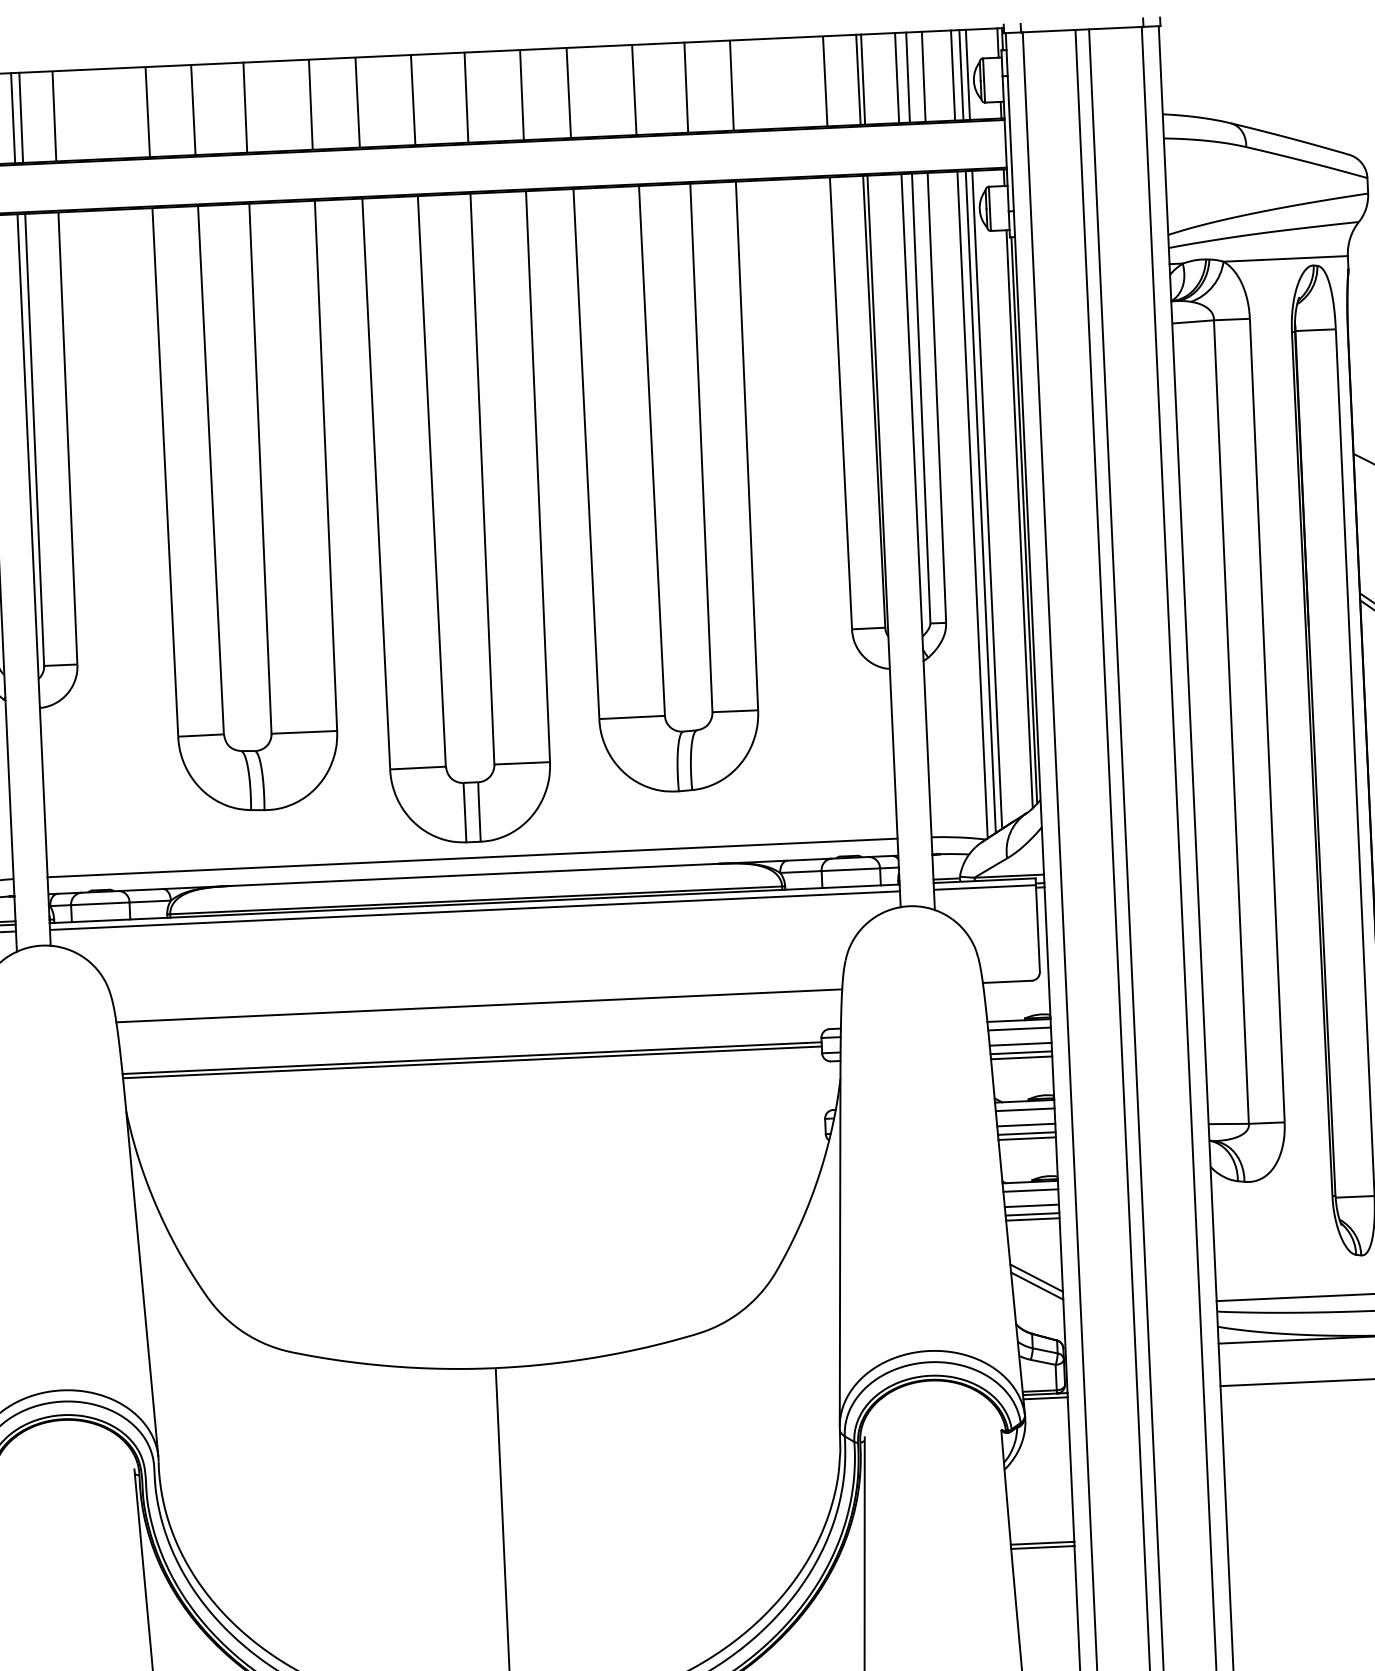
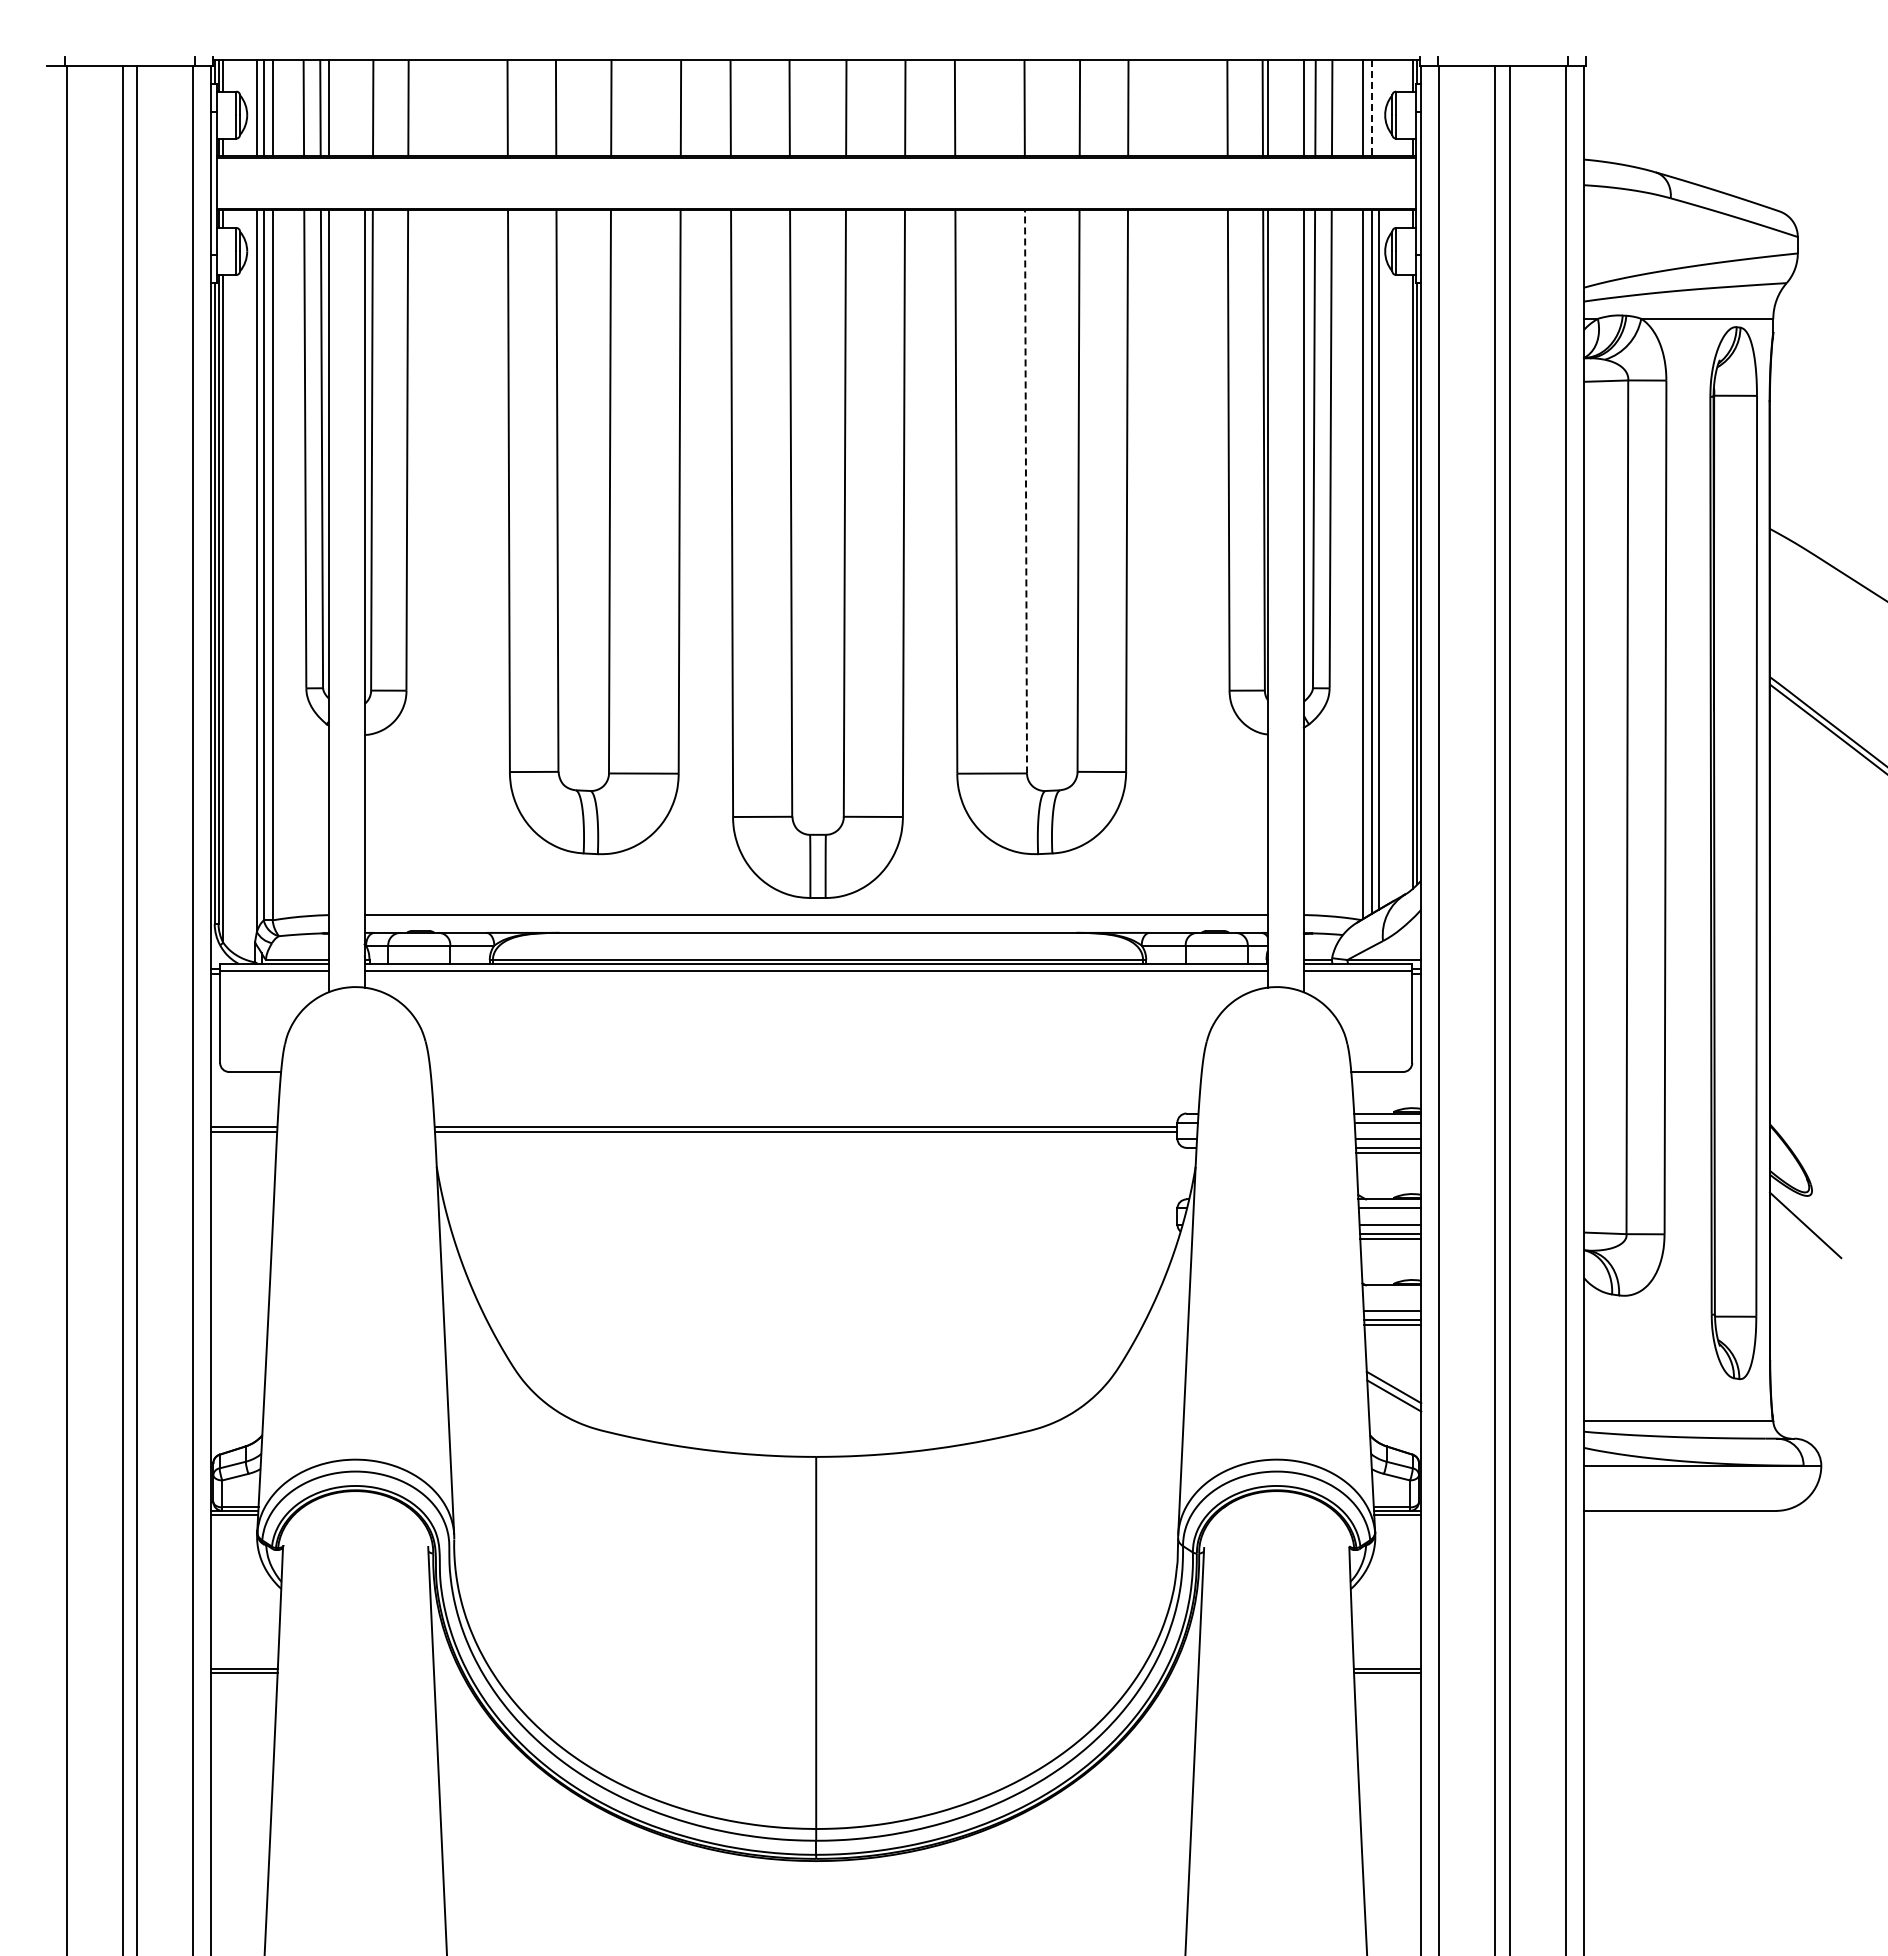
line: (961, 75) -> (1372, 108), solid -> dashed
line: (968, 75) -> (1379, 108), removed
line: (13, 118) -> (364, 108), removed
line: (652, 450) -> (1026, 491), solid -> dashed
line: (478, 1005) -> (815, 1071), removed
line: (1030, 1190) -> (1391, 1294), removed

